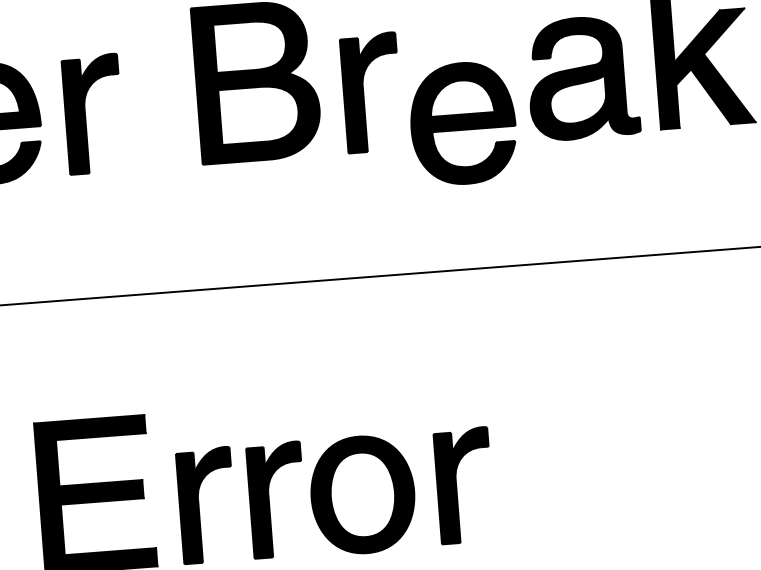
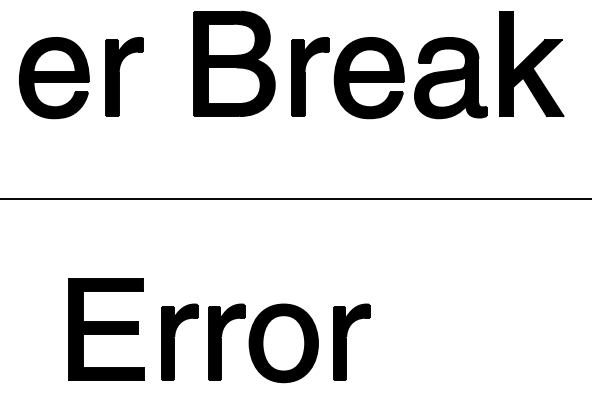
part: (462, 124) -> (368, 78), moved

